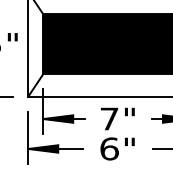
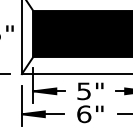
text: (108, 119) -> (83, 91), 7" -> 5"

